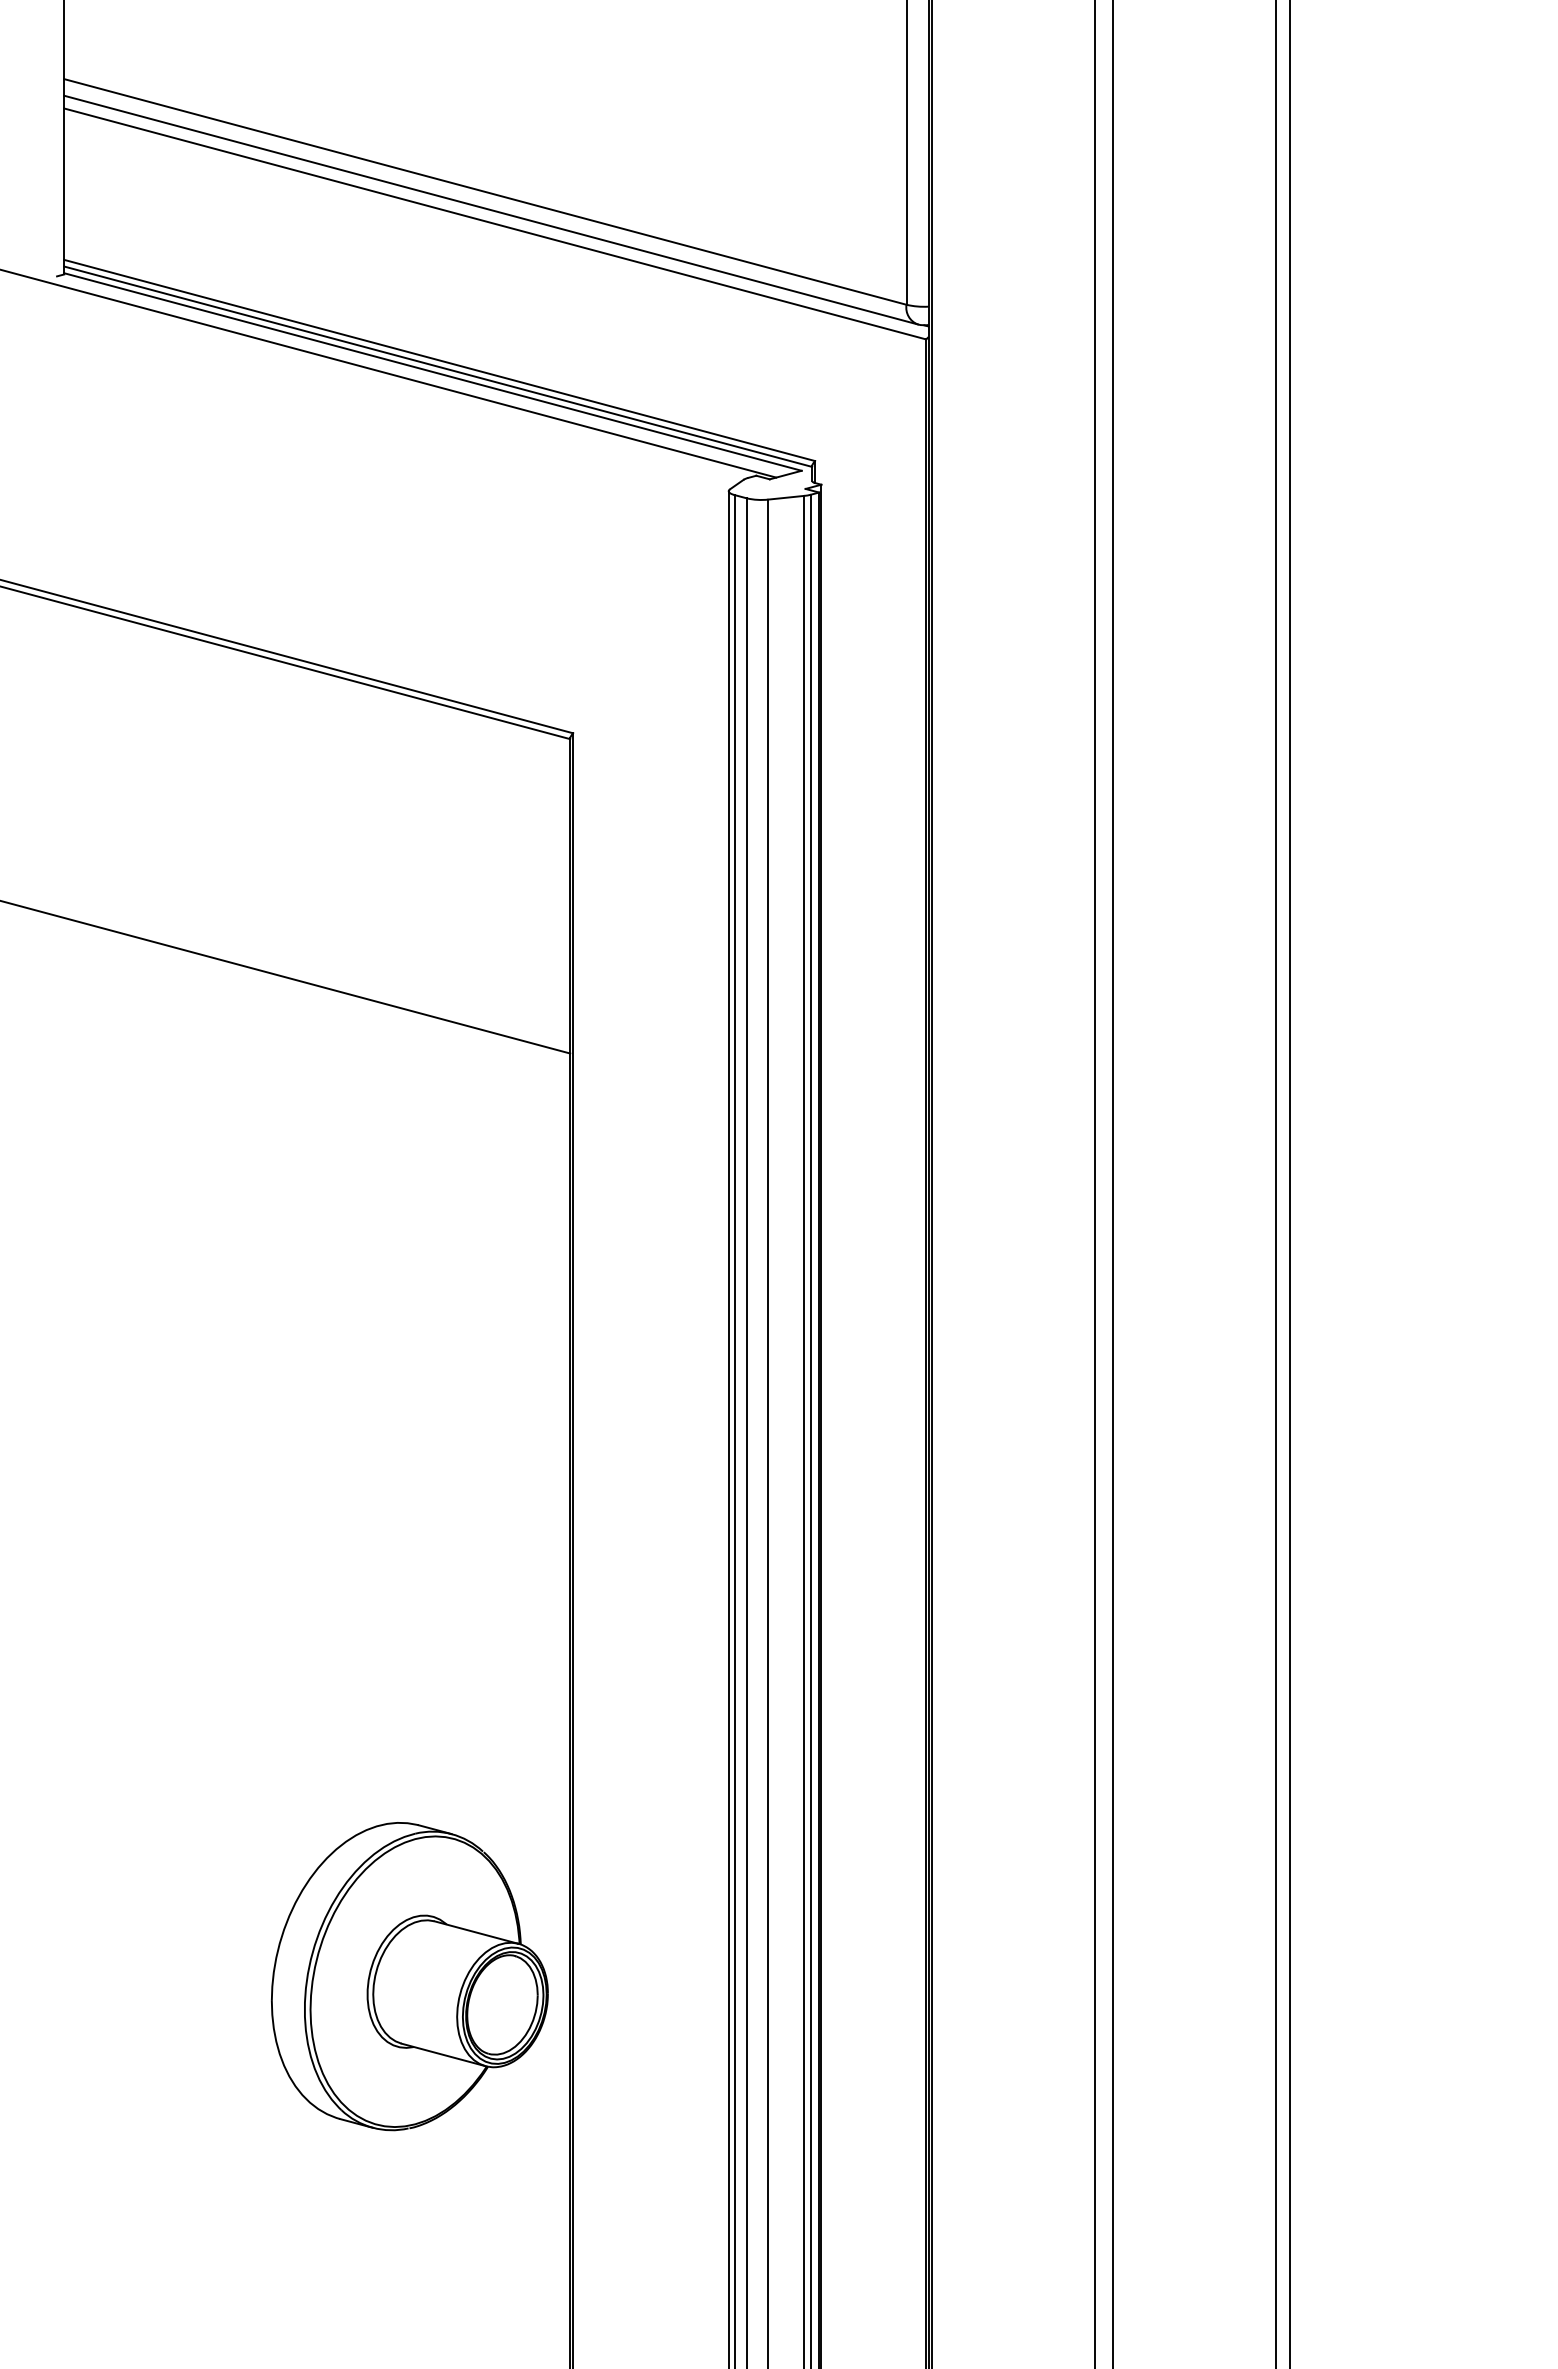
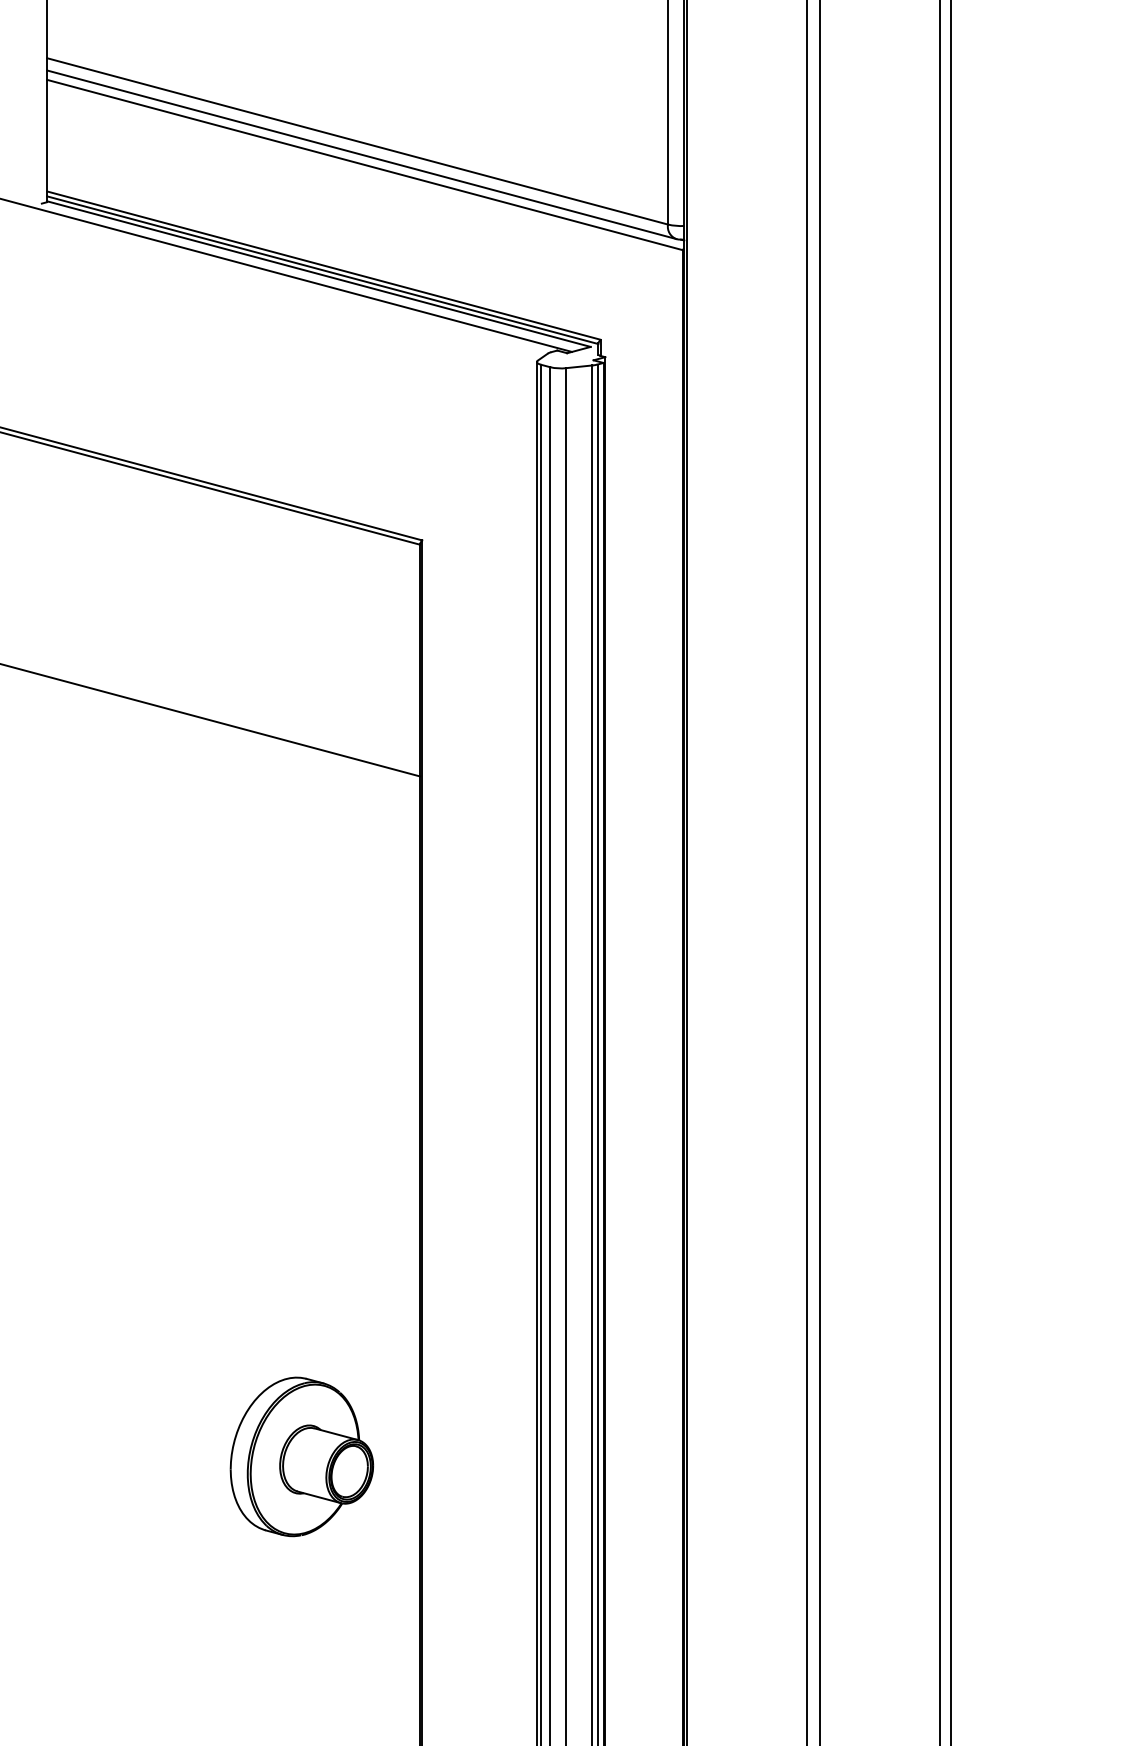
part: (409, 1976) -> (301, 1456), size x0.7

